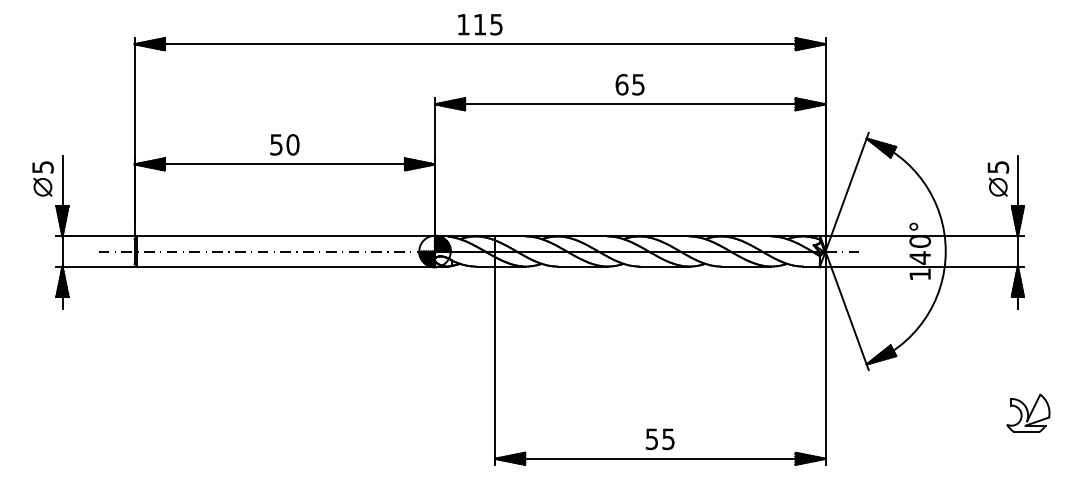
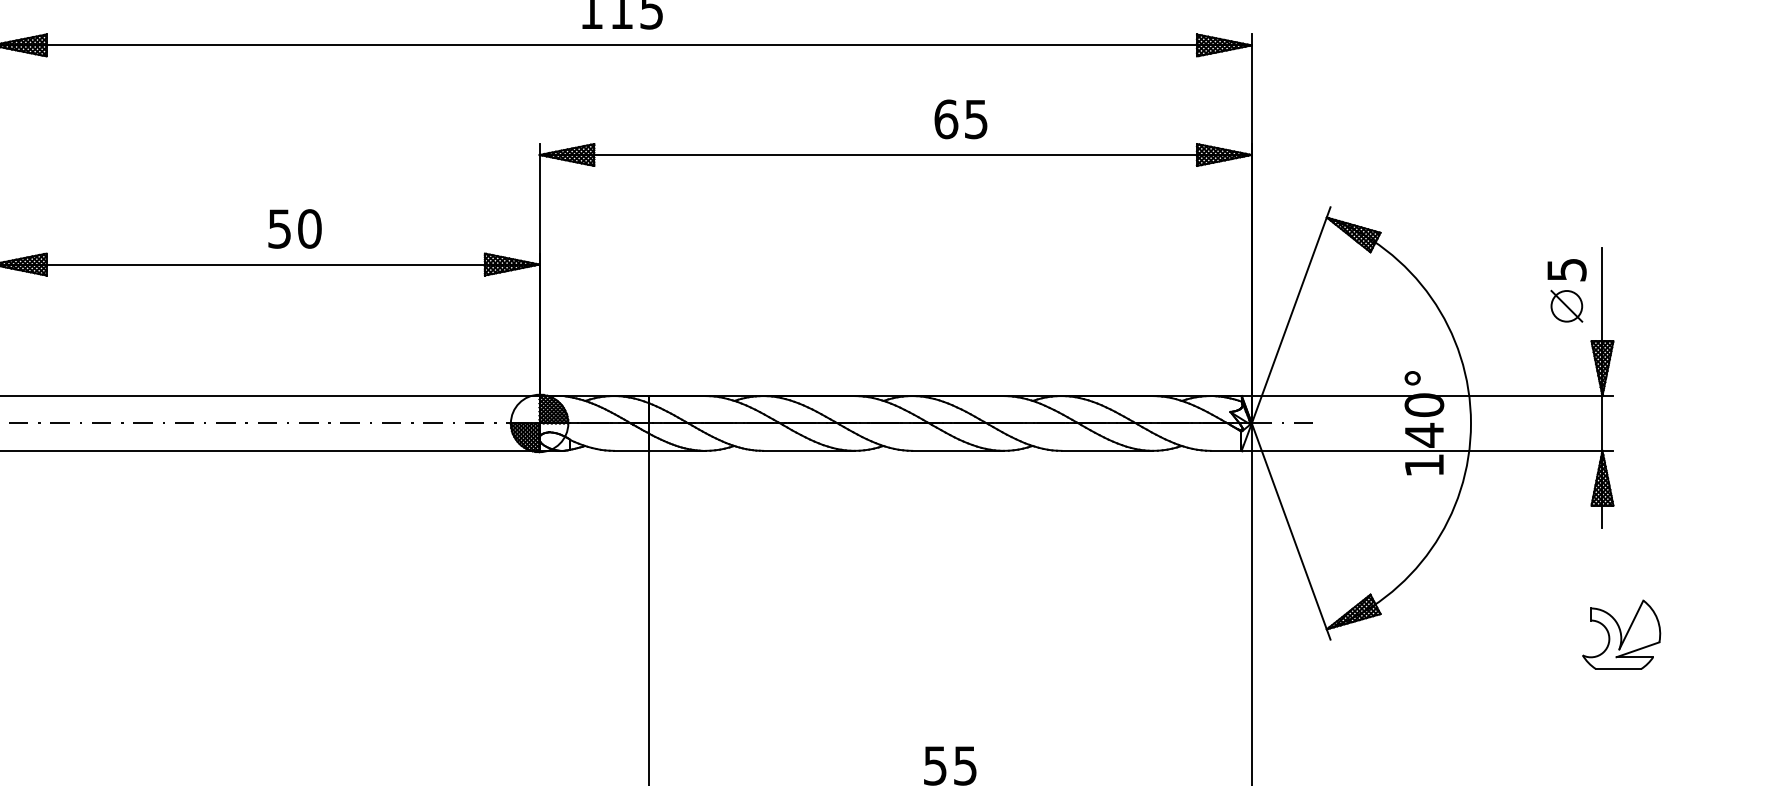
text: (629, 84) -> (959, 118), moved
text: (284, 144) -> (294, 228), moved
part: (1028, 412) -> (1621, 633), moved

